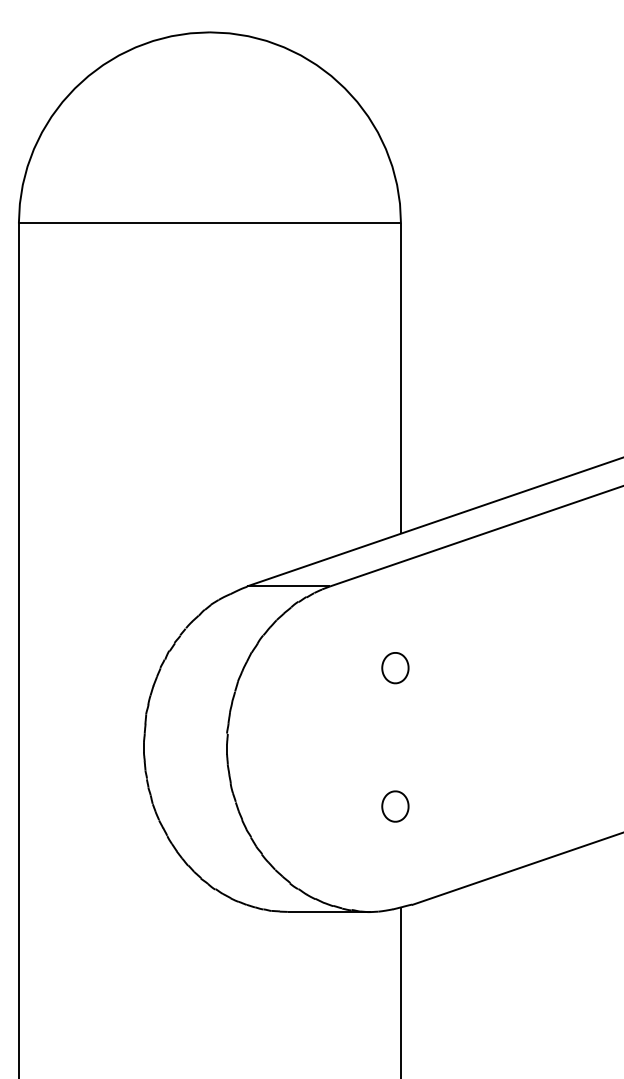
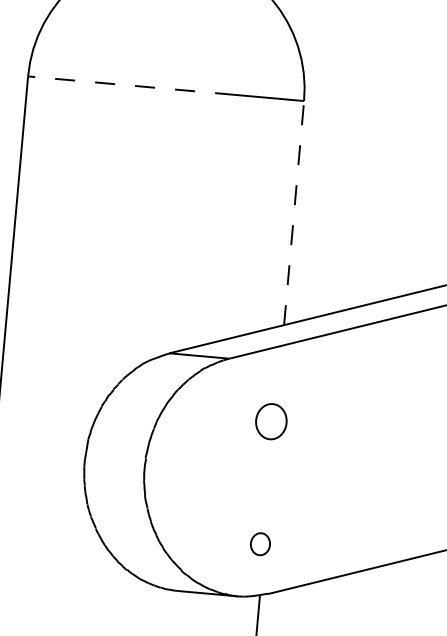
line: (161, 223) -> (131, 85), solid -> dashed
line: (401, 378) -> (294, 213), solid -> dashed
part: (395, 668) -> (271, 422), size x1.6
part: (395, 806) -> (260, 544), moved

